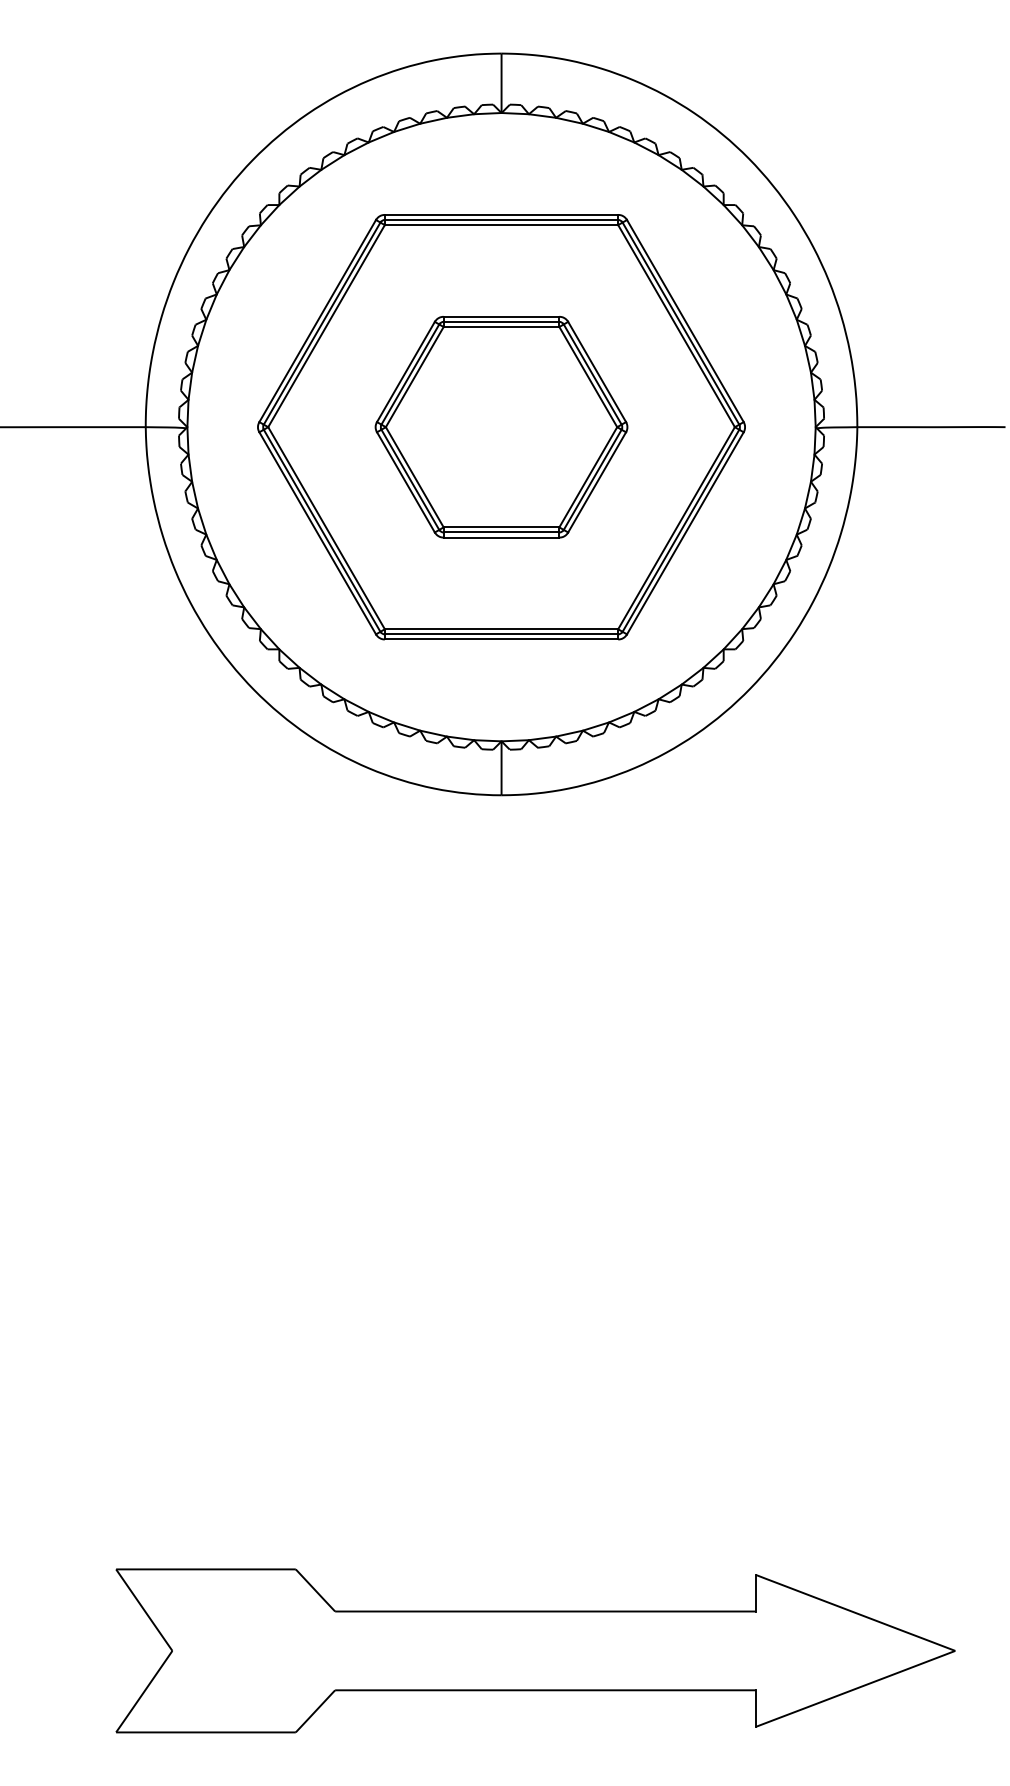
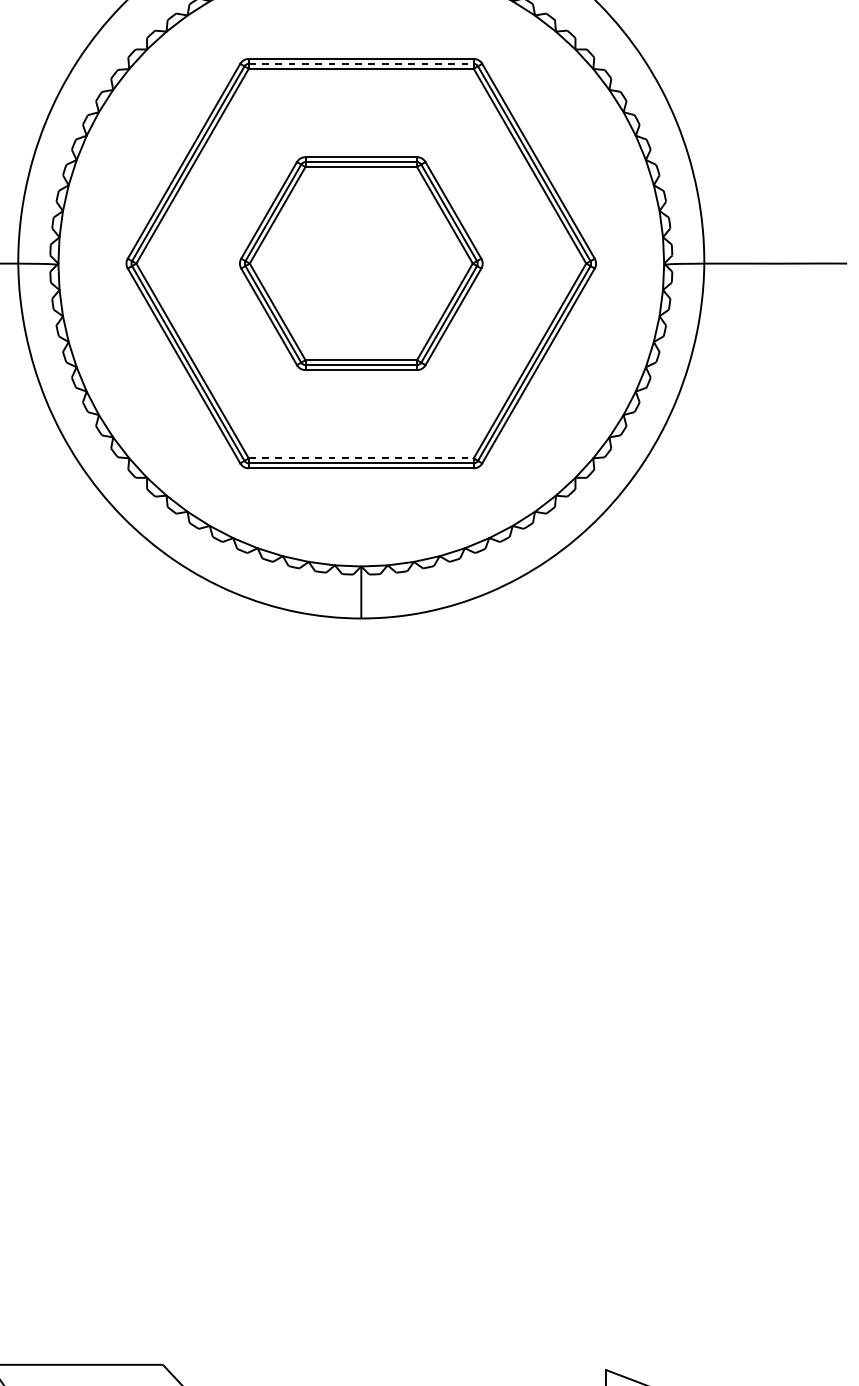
line: (501, 220) -> (361, 64), solid -> dashed
line: (501, 629) -> (361, 458), solid -> dashed

